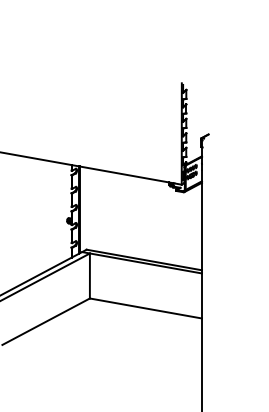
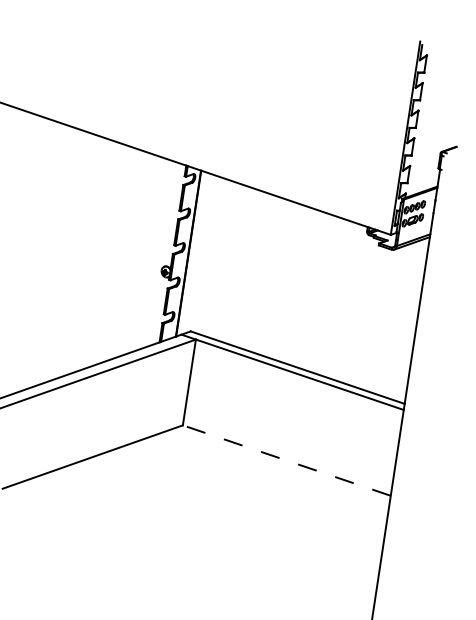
line: (145, 308) -> (286, 460), solid -> dashed

